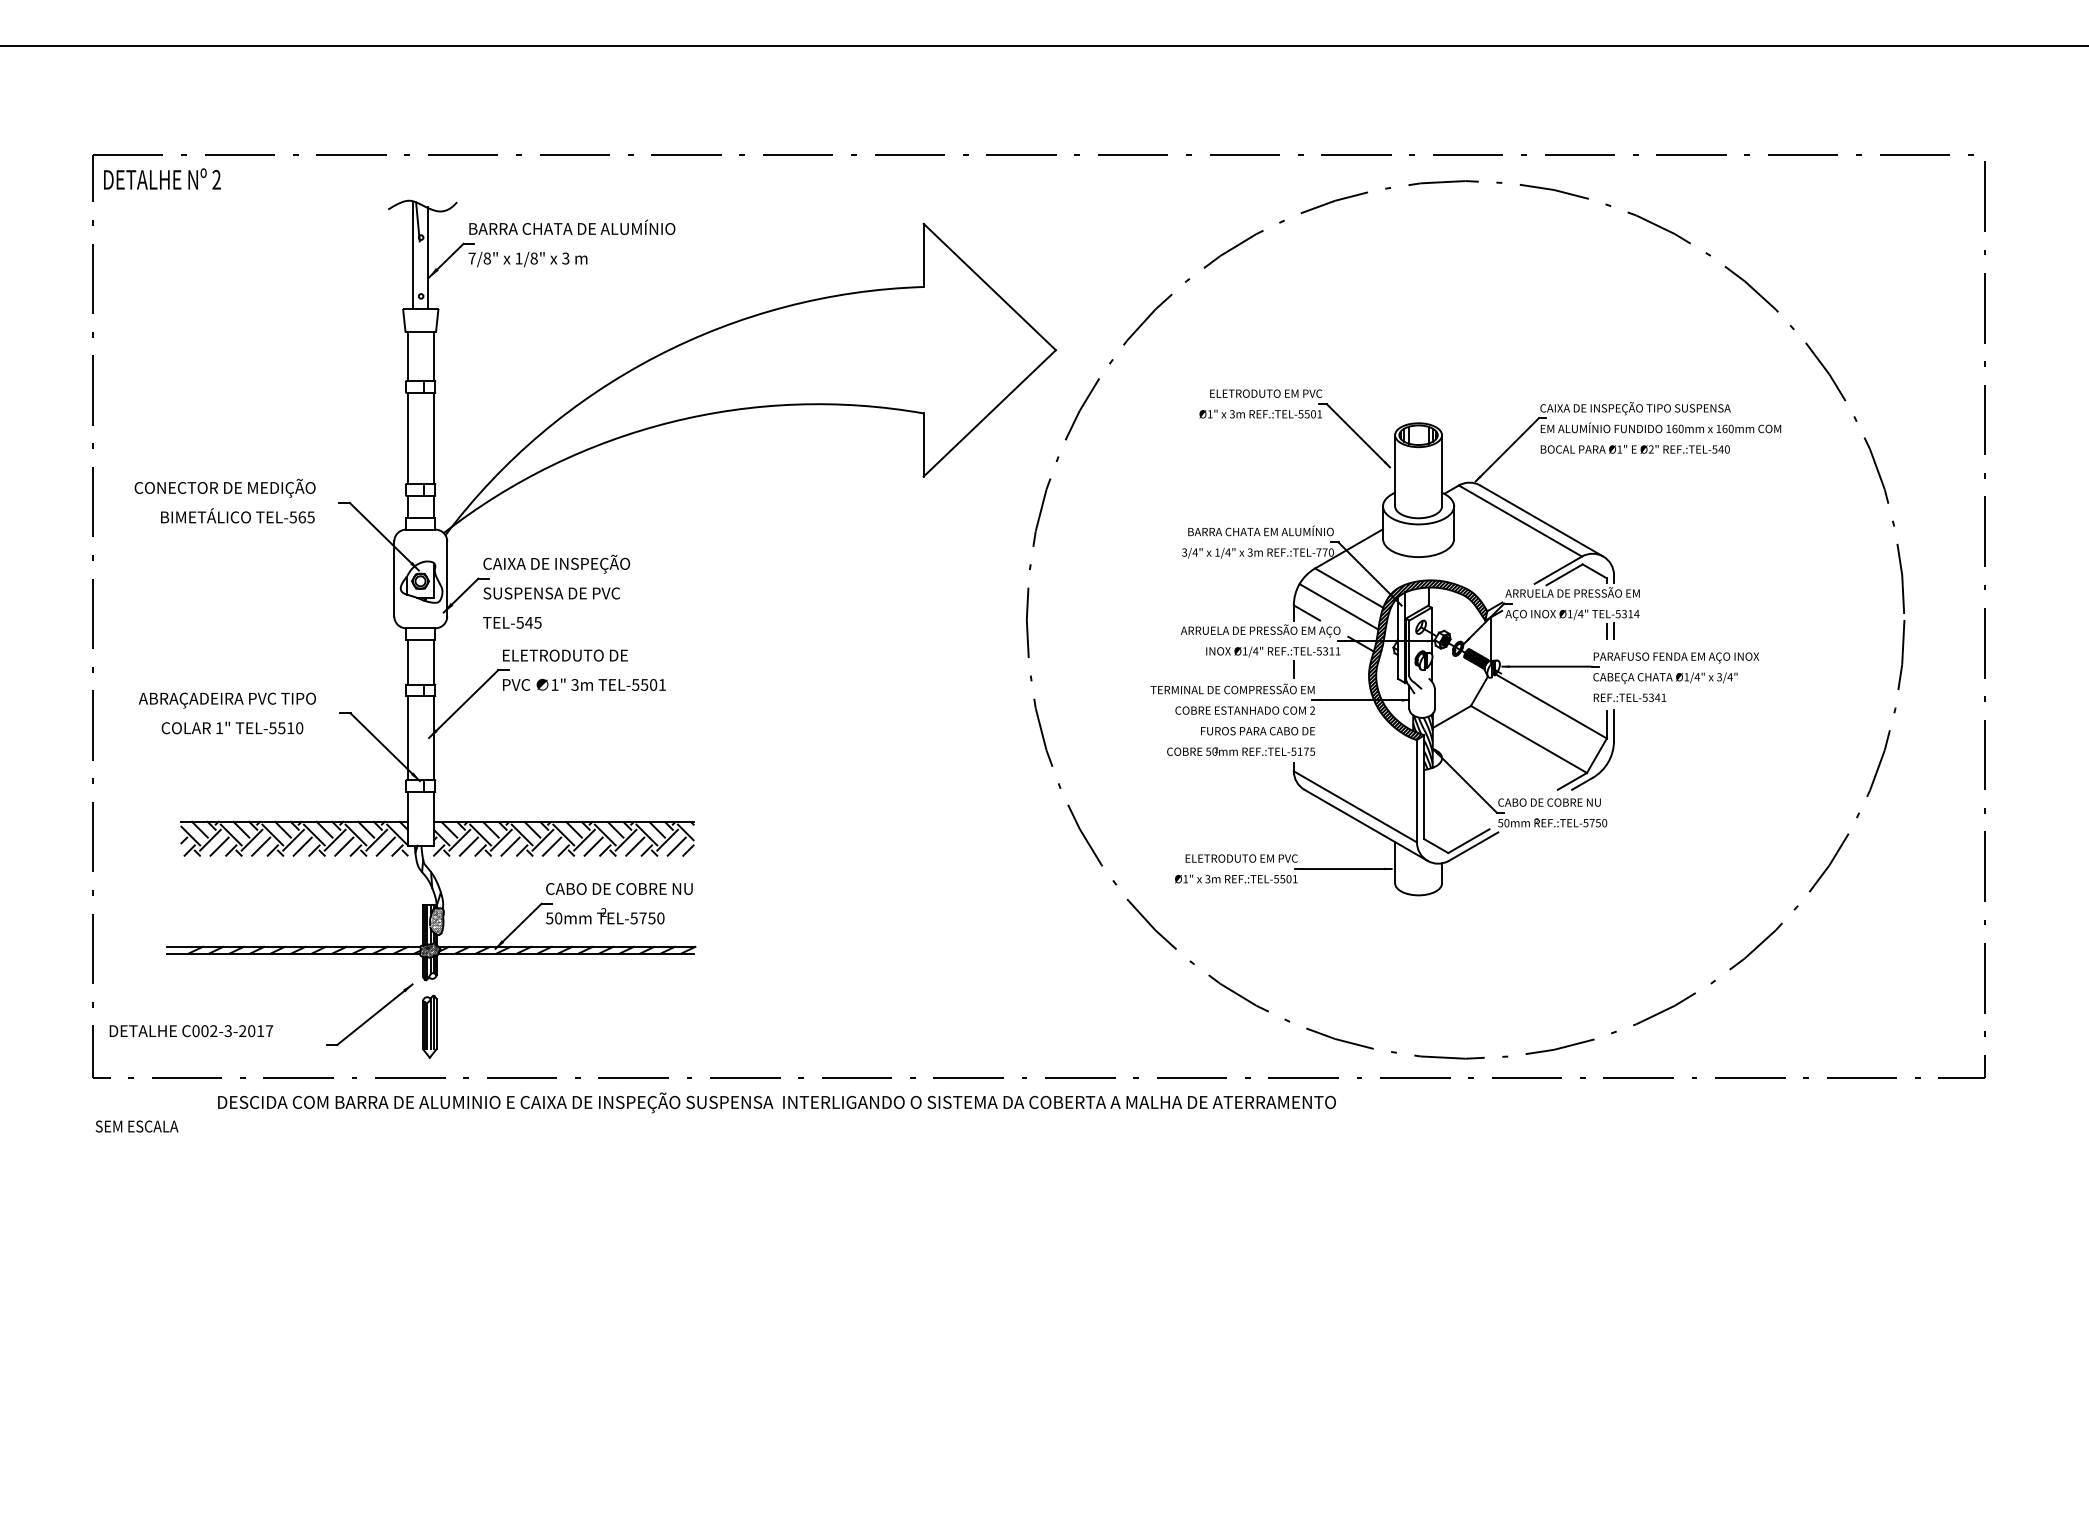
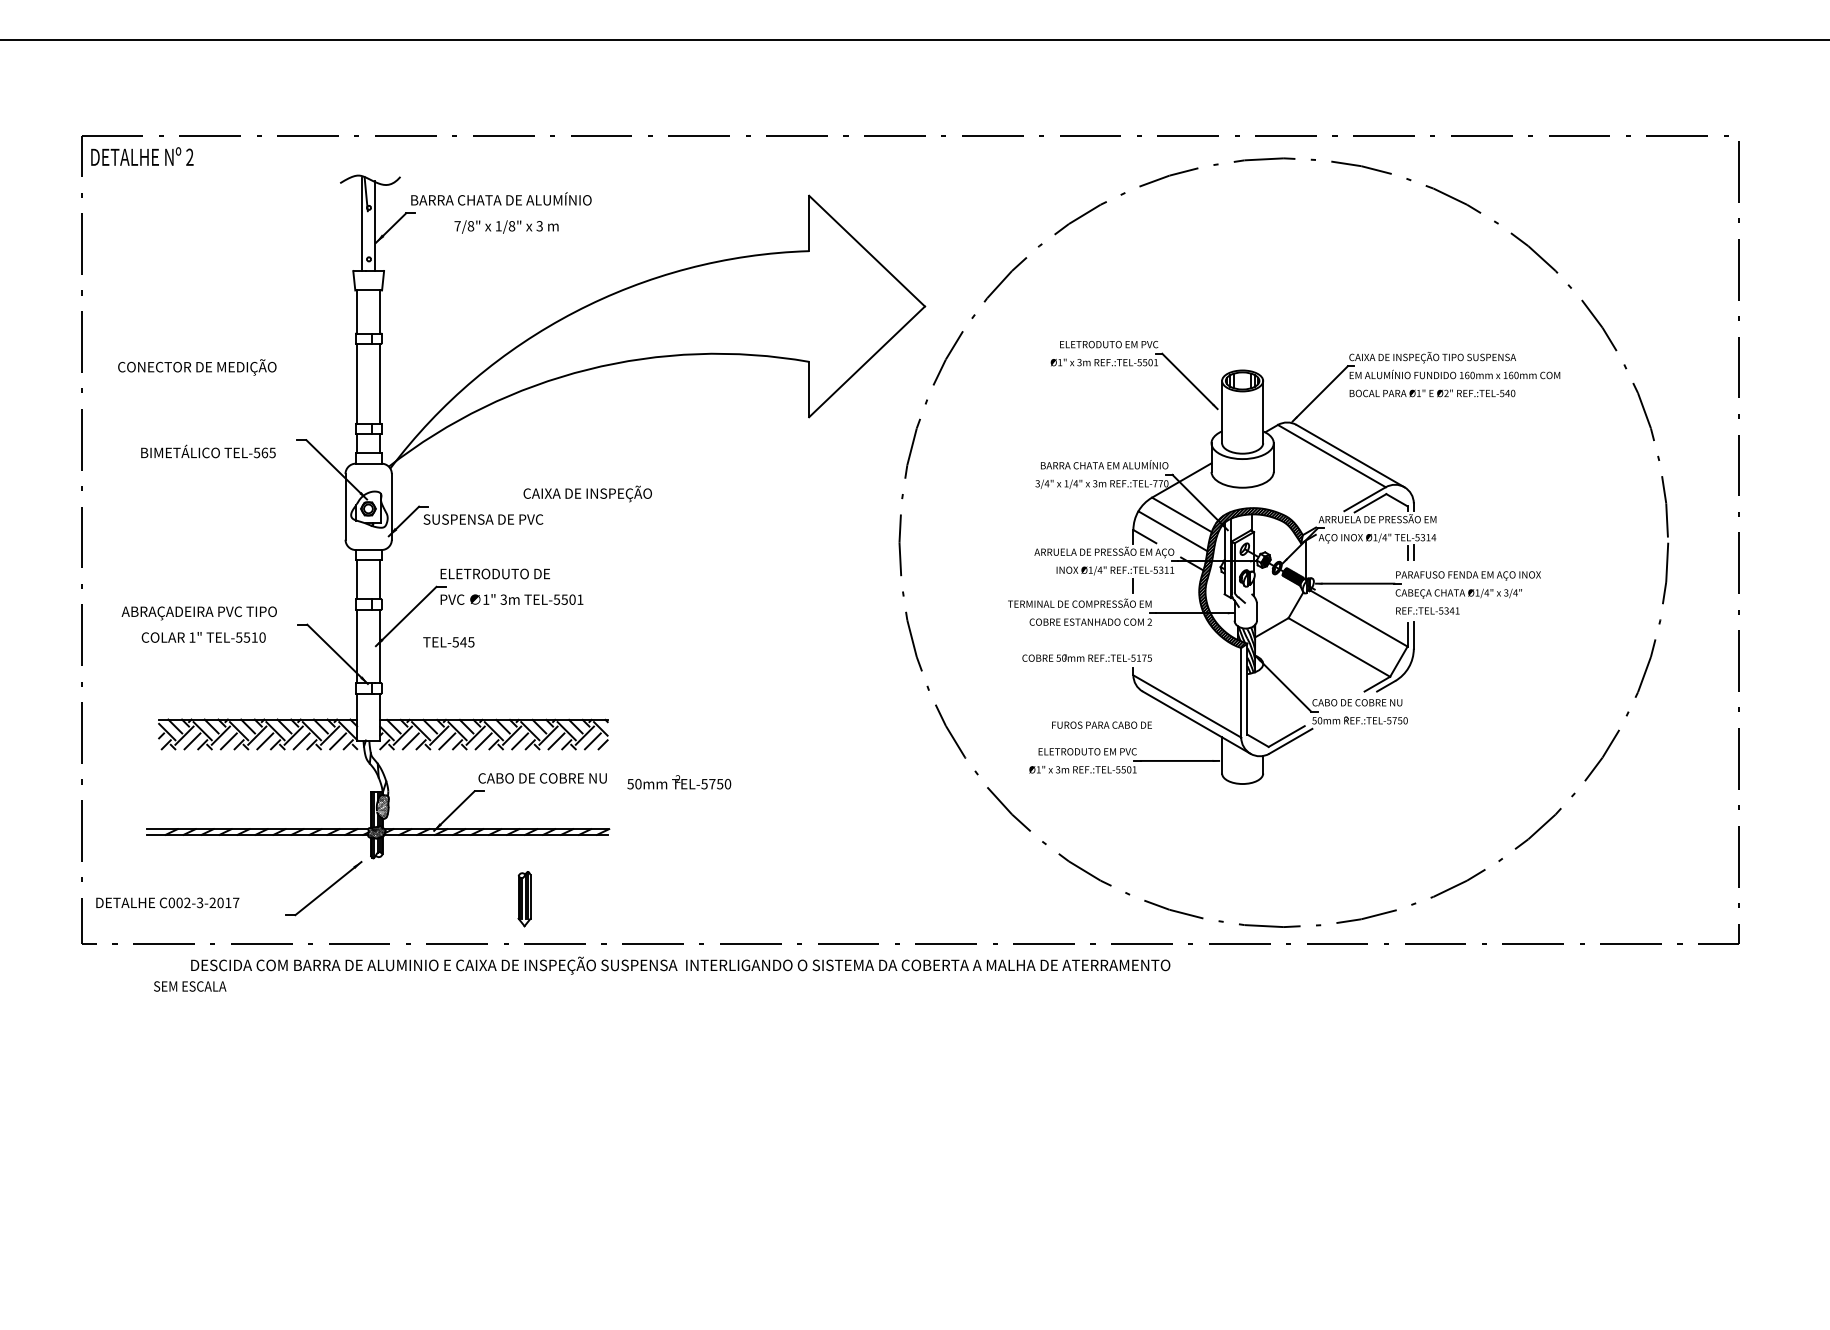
text: (527, 258) -> (506, 226), moved
text: (225, 488) -> (197, 367), moved
text: (556, 563) -> (587, 493), moved
text: (511, 623) -> (448, 642), moved
text: (1257, 730) -> (1101, 724), moved
text: (605, 916) -> (679, 782), moved
part: (429, 1027) -> (524, 899), moved
text: (137, 1126) -> (190, 986), moved

